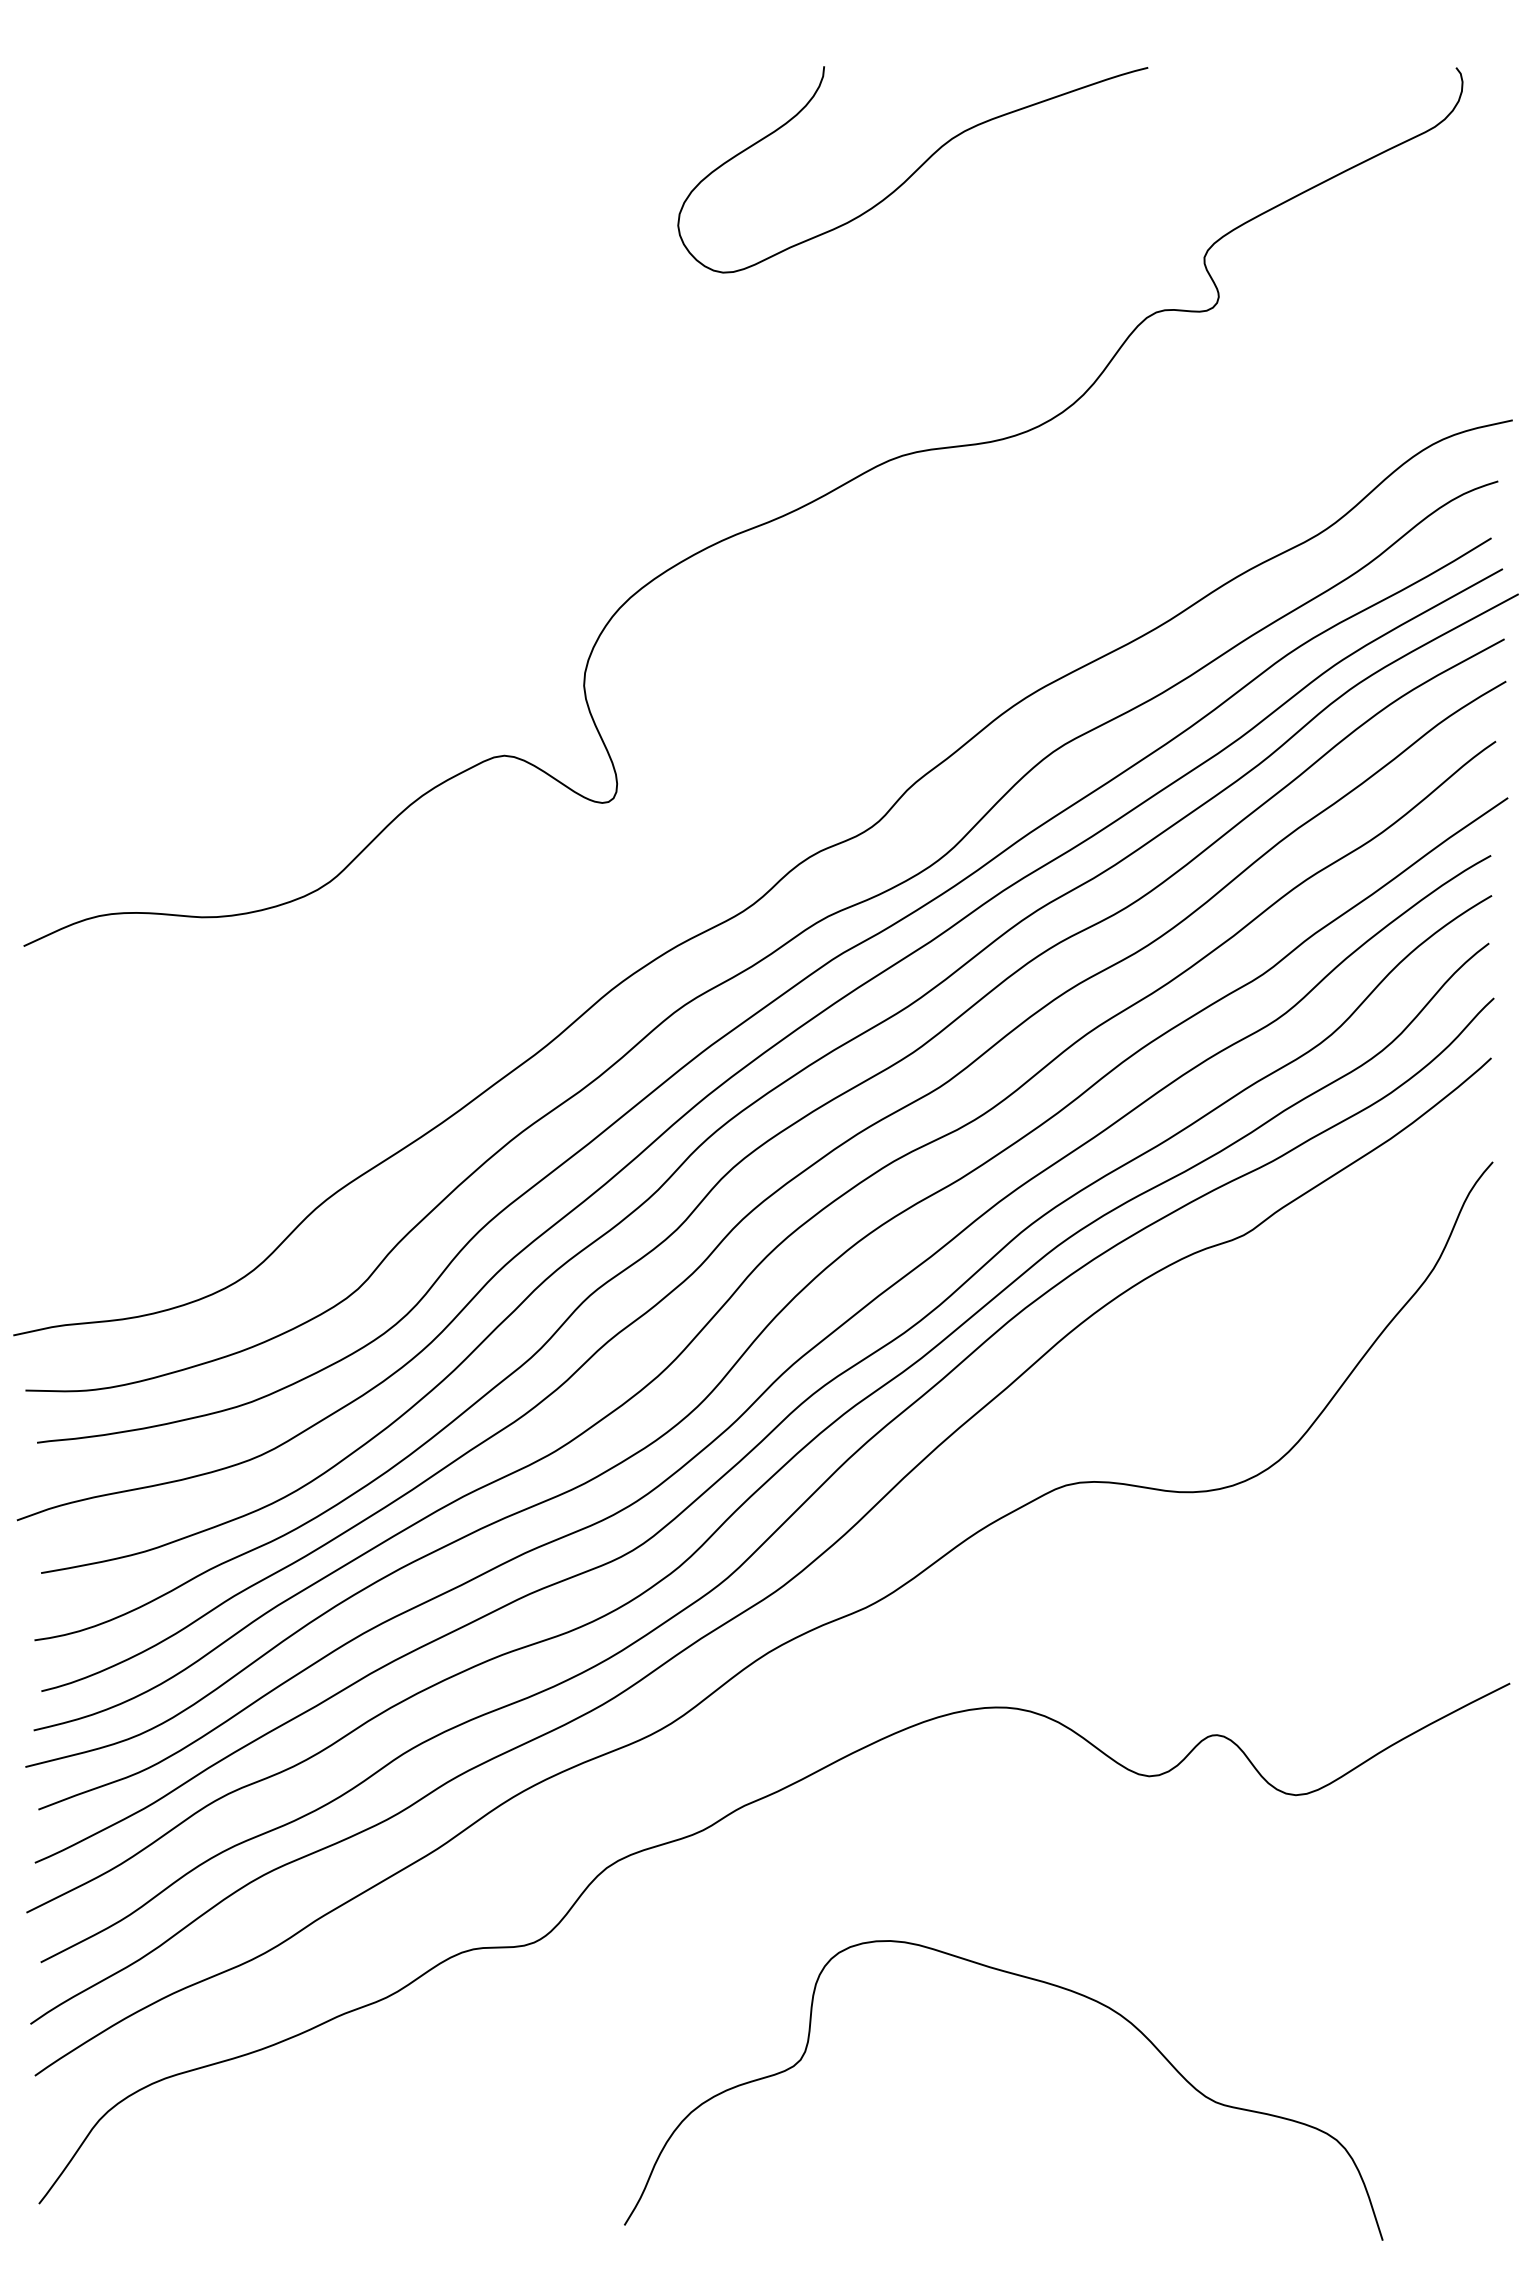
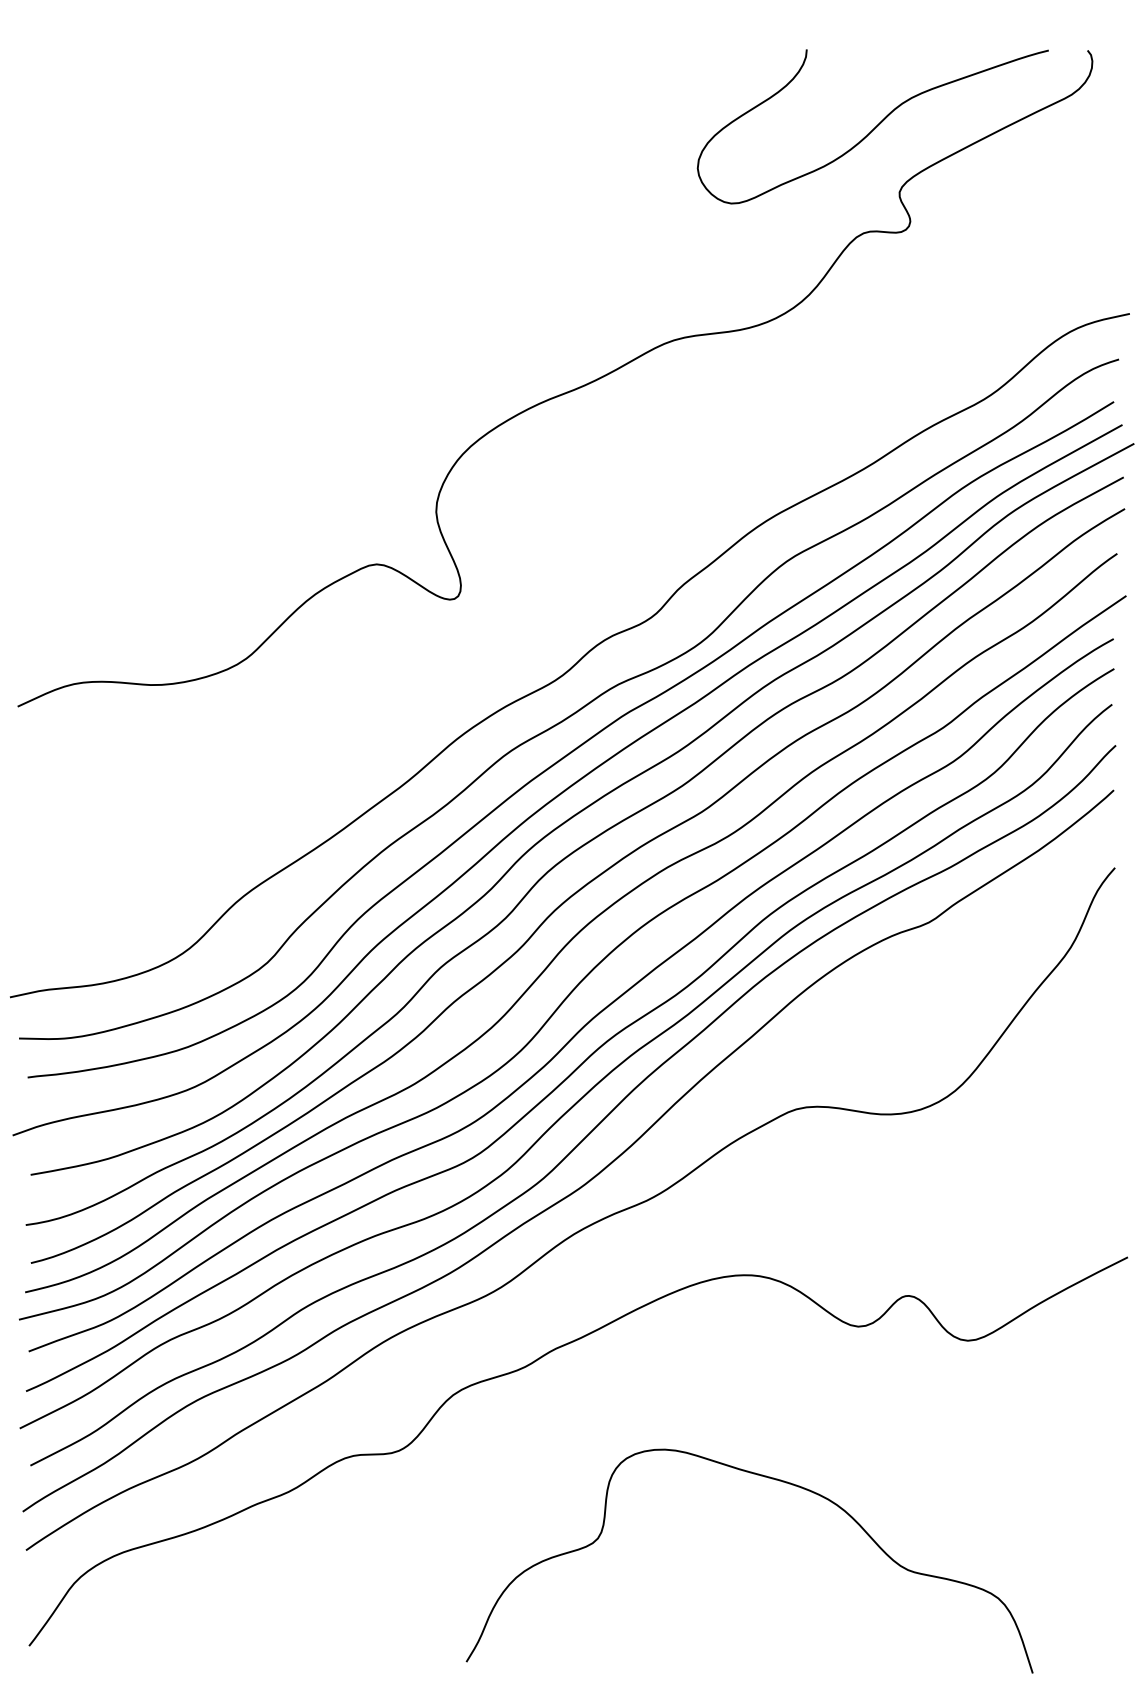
curve: (914, 171) -> (874, 128), moved

